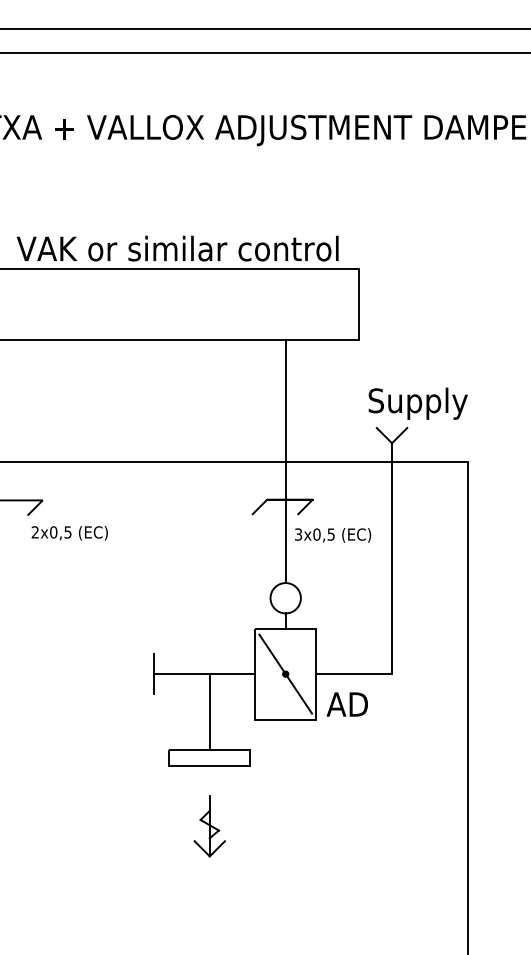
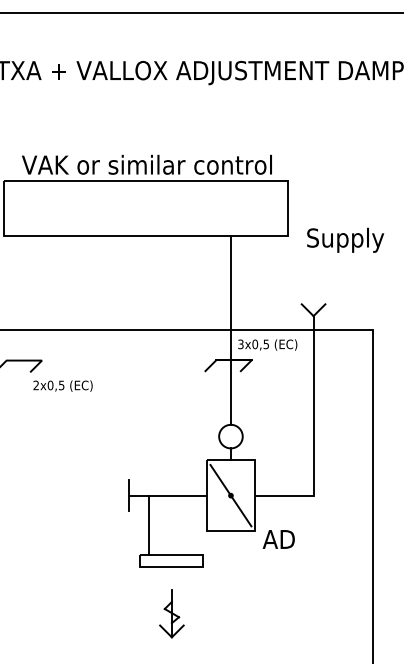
text: (417, 403) -> (345, 240), moved
text: (333, 535) -> (268, 345), moved
text: (346, 704) -> (278, 539), moved
line: (209, 712) -> (149, 525), moved

